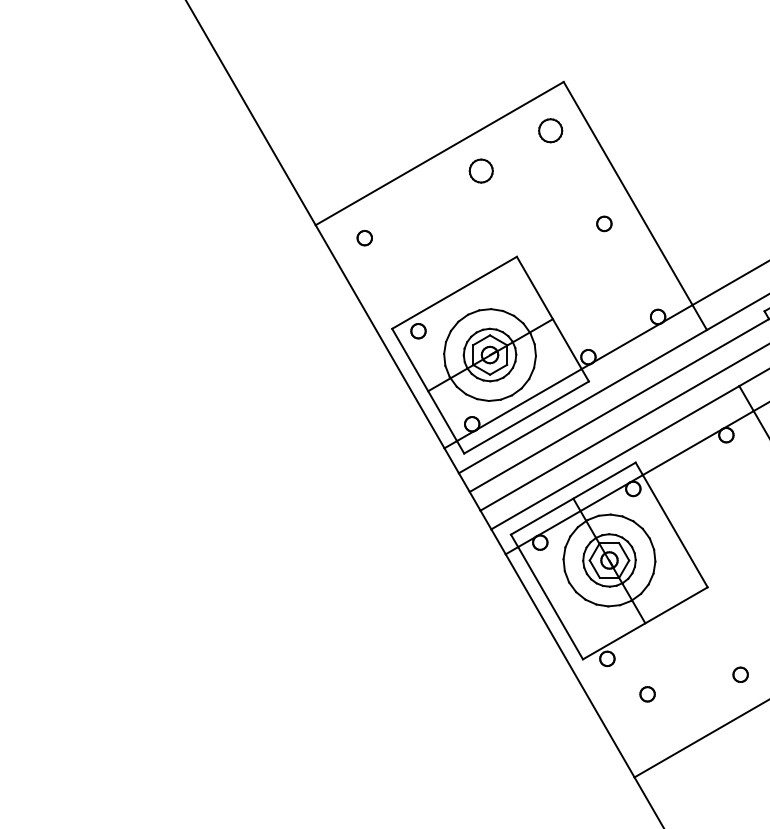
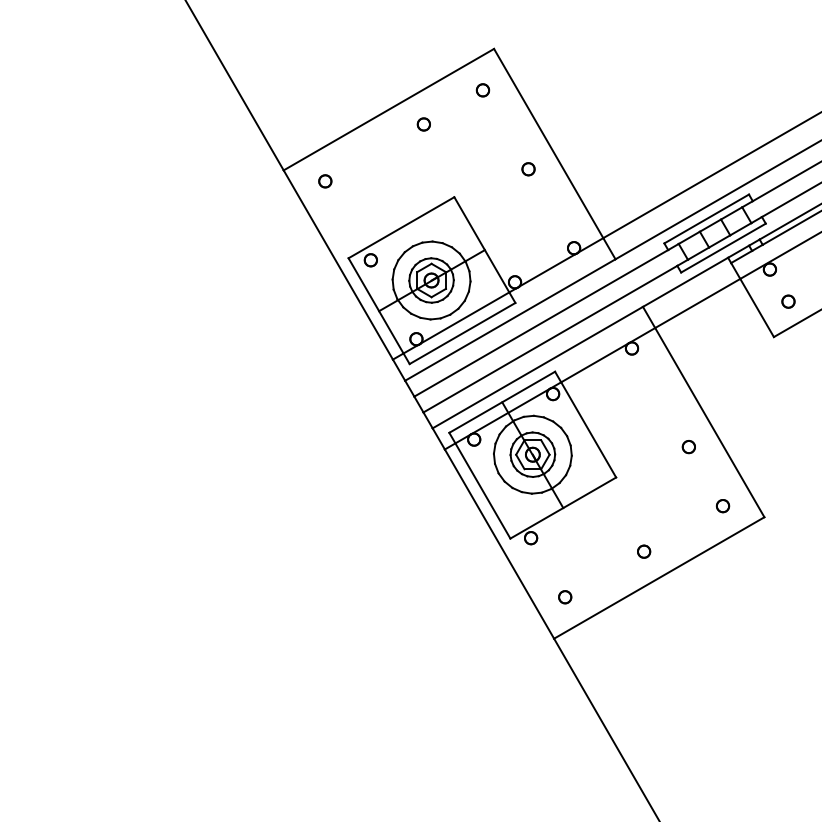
part: (550, 131) -> (482, 90), size x0.62
part: (480, 171) -> (423, 124), size x0.62
part: (647, 694) -> (565, 597), moved

